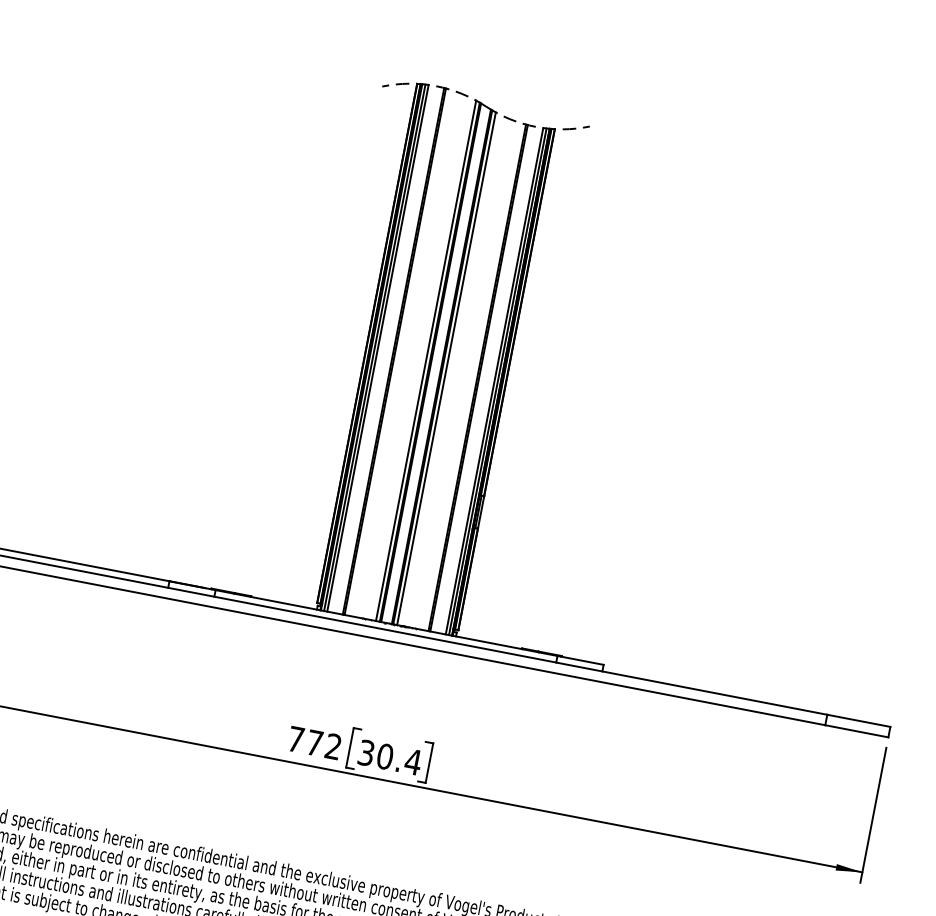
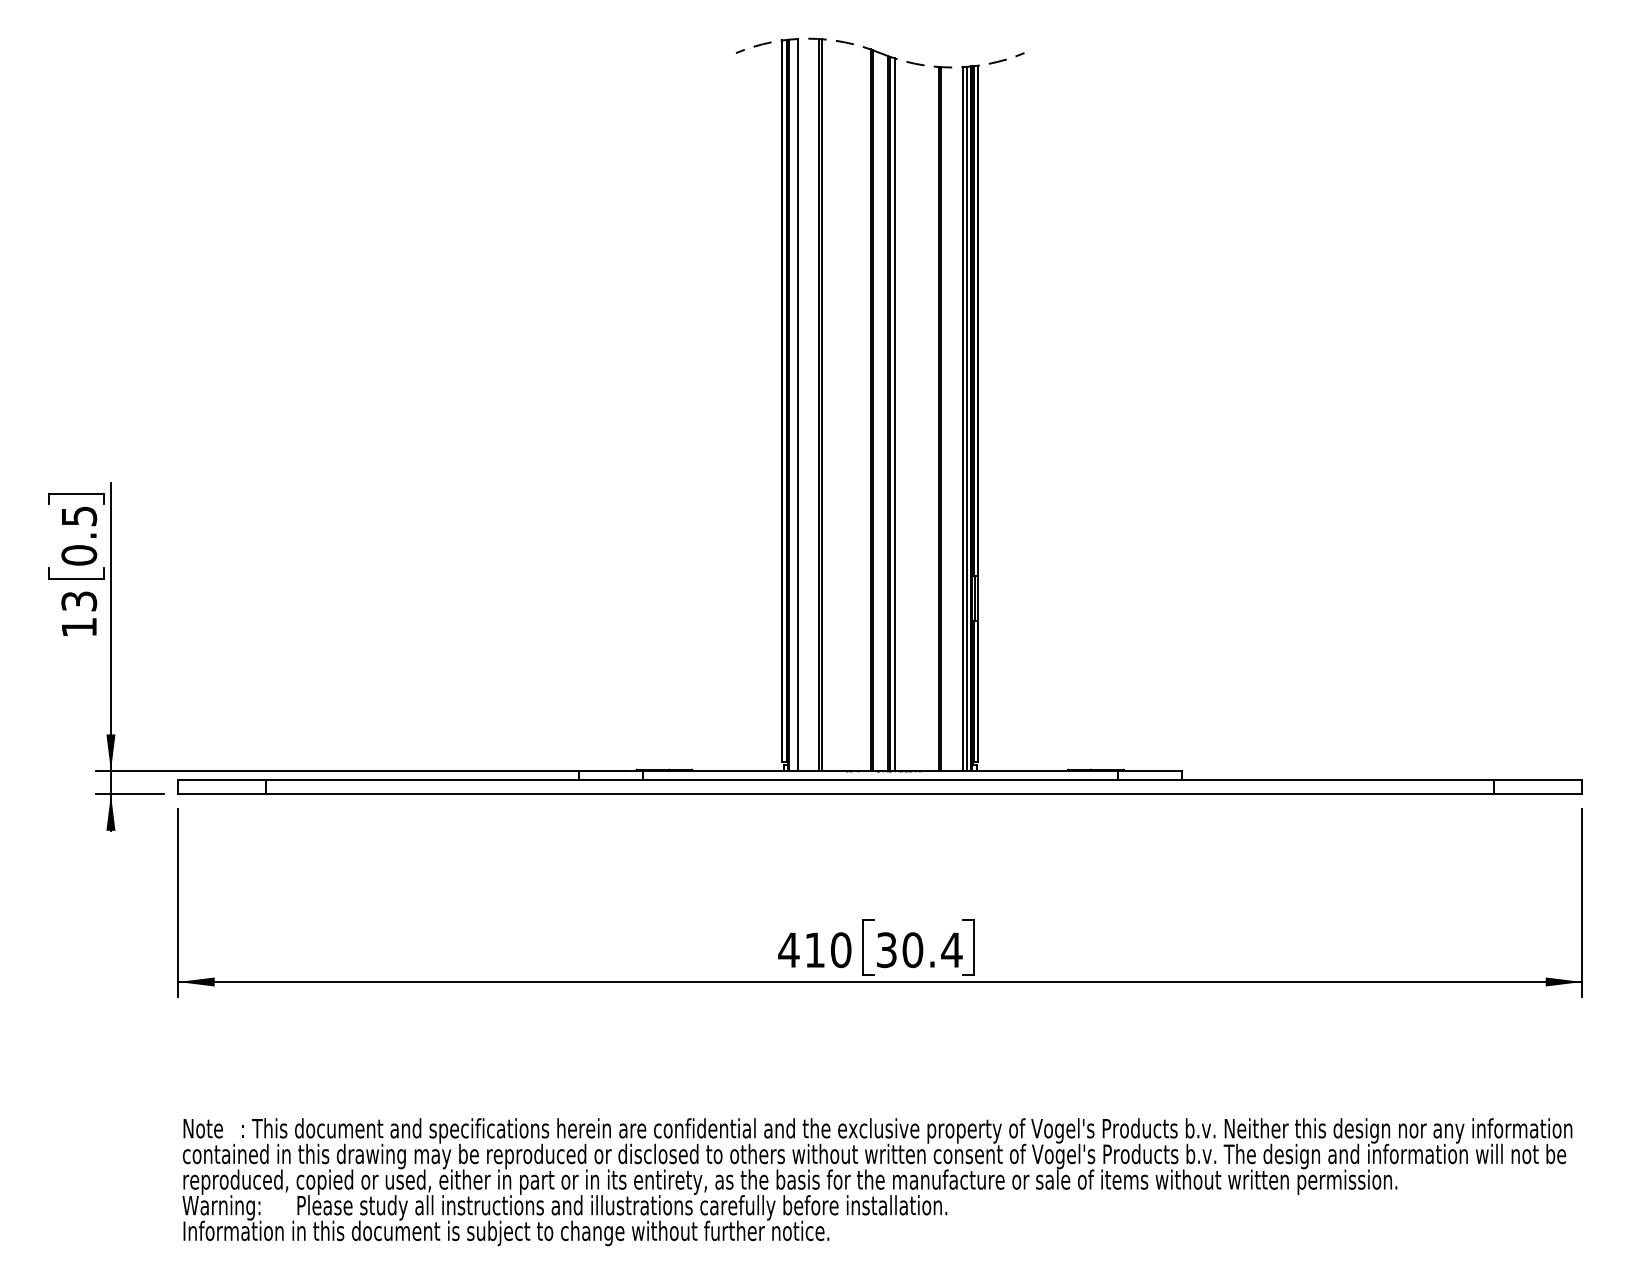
line: (374, 347) -> (793, 404), removed
line: (426, 360) -> (865, 408), removed
text: (314, 743) -> (814, 950), 772 -> 410

